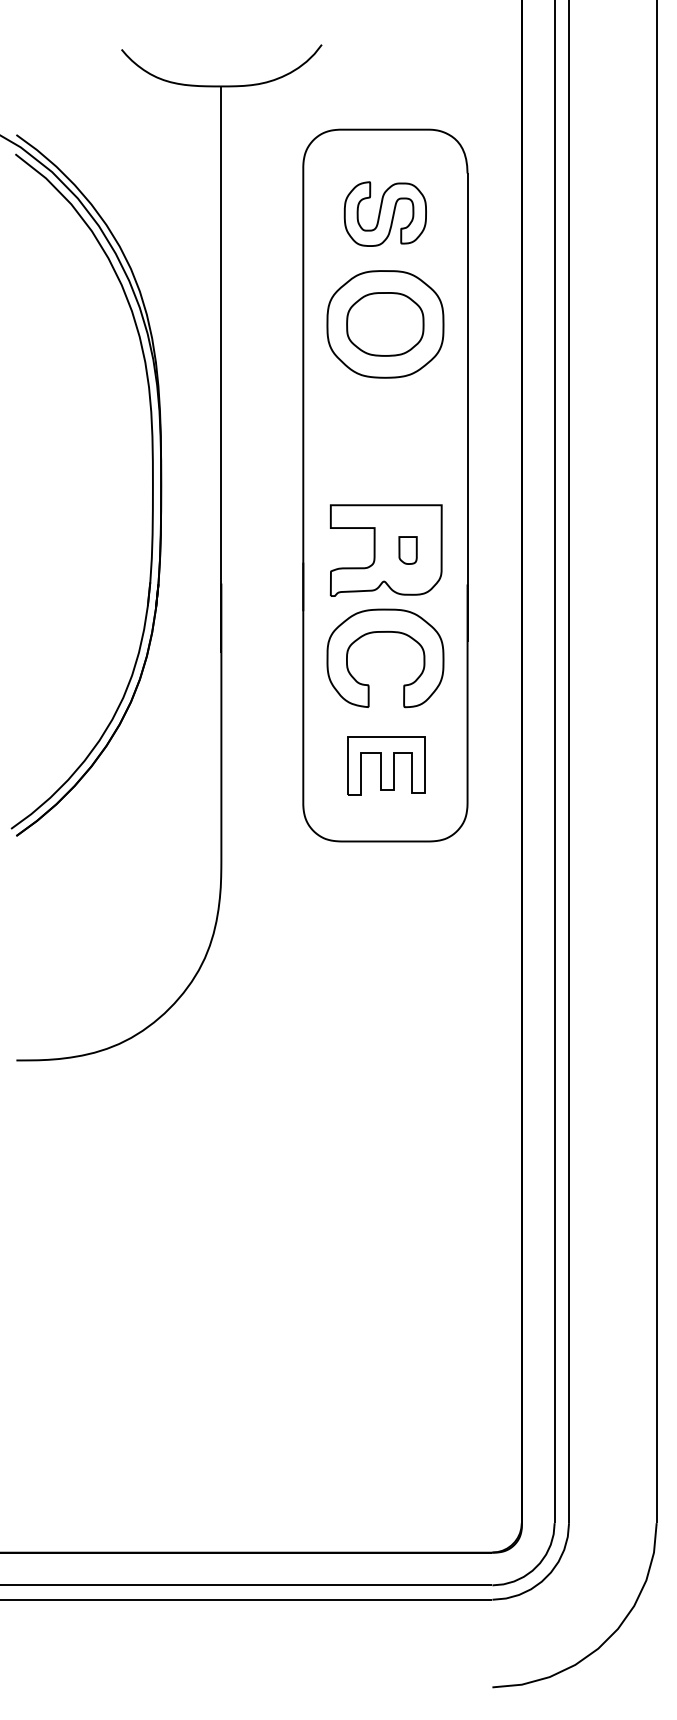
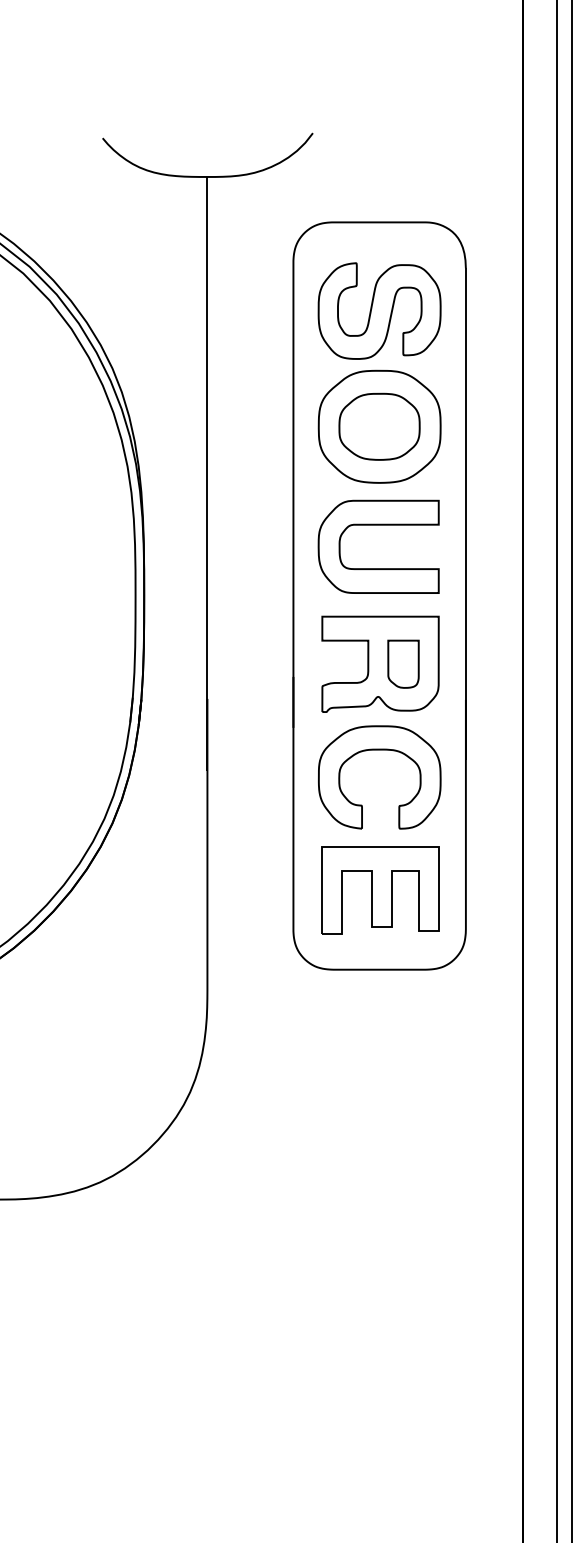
part: (385, 213) -> (379, 310), size x1.43
part: (384, 418) -> (378, 525), added
part: (407, 550) -> (402, 664), size x1.67
part: (386, 766) -> (380, 890), size x1.43

